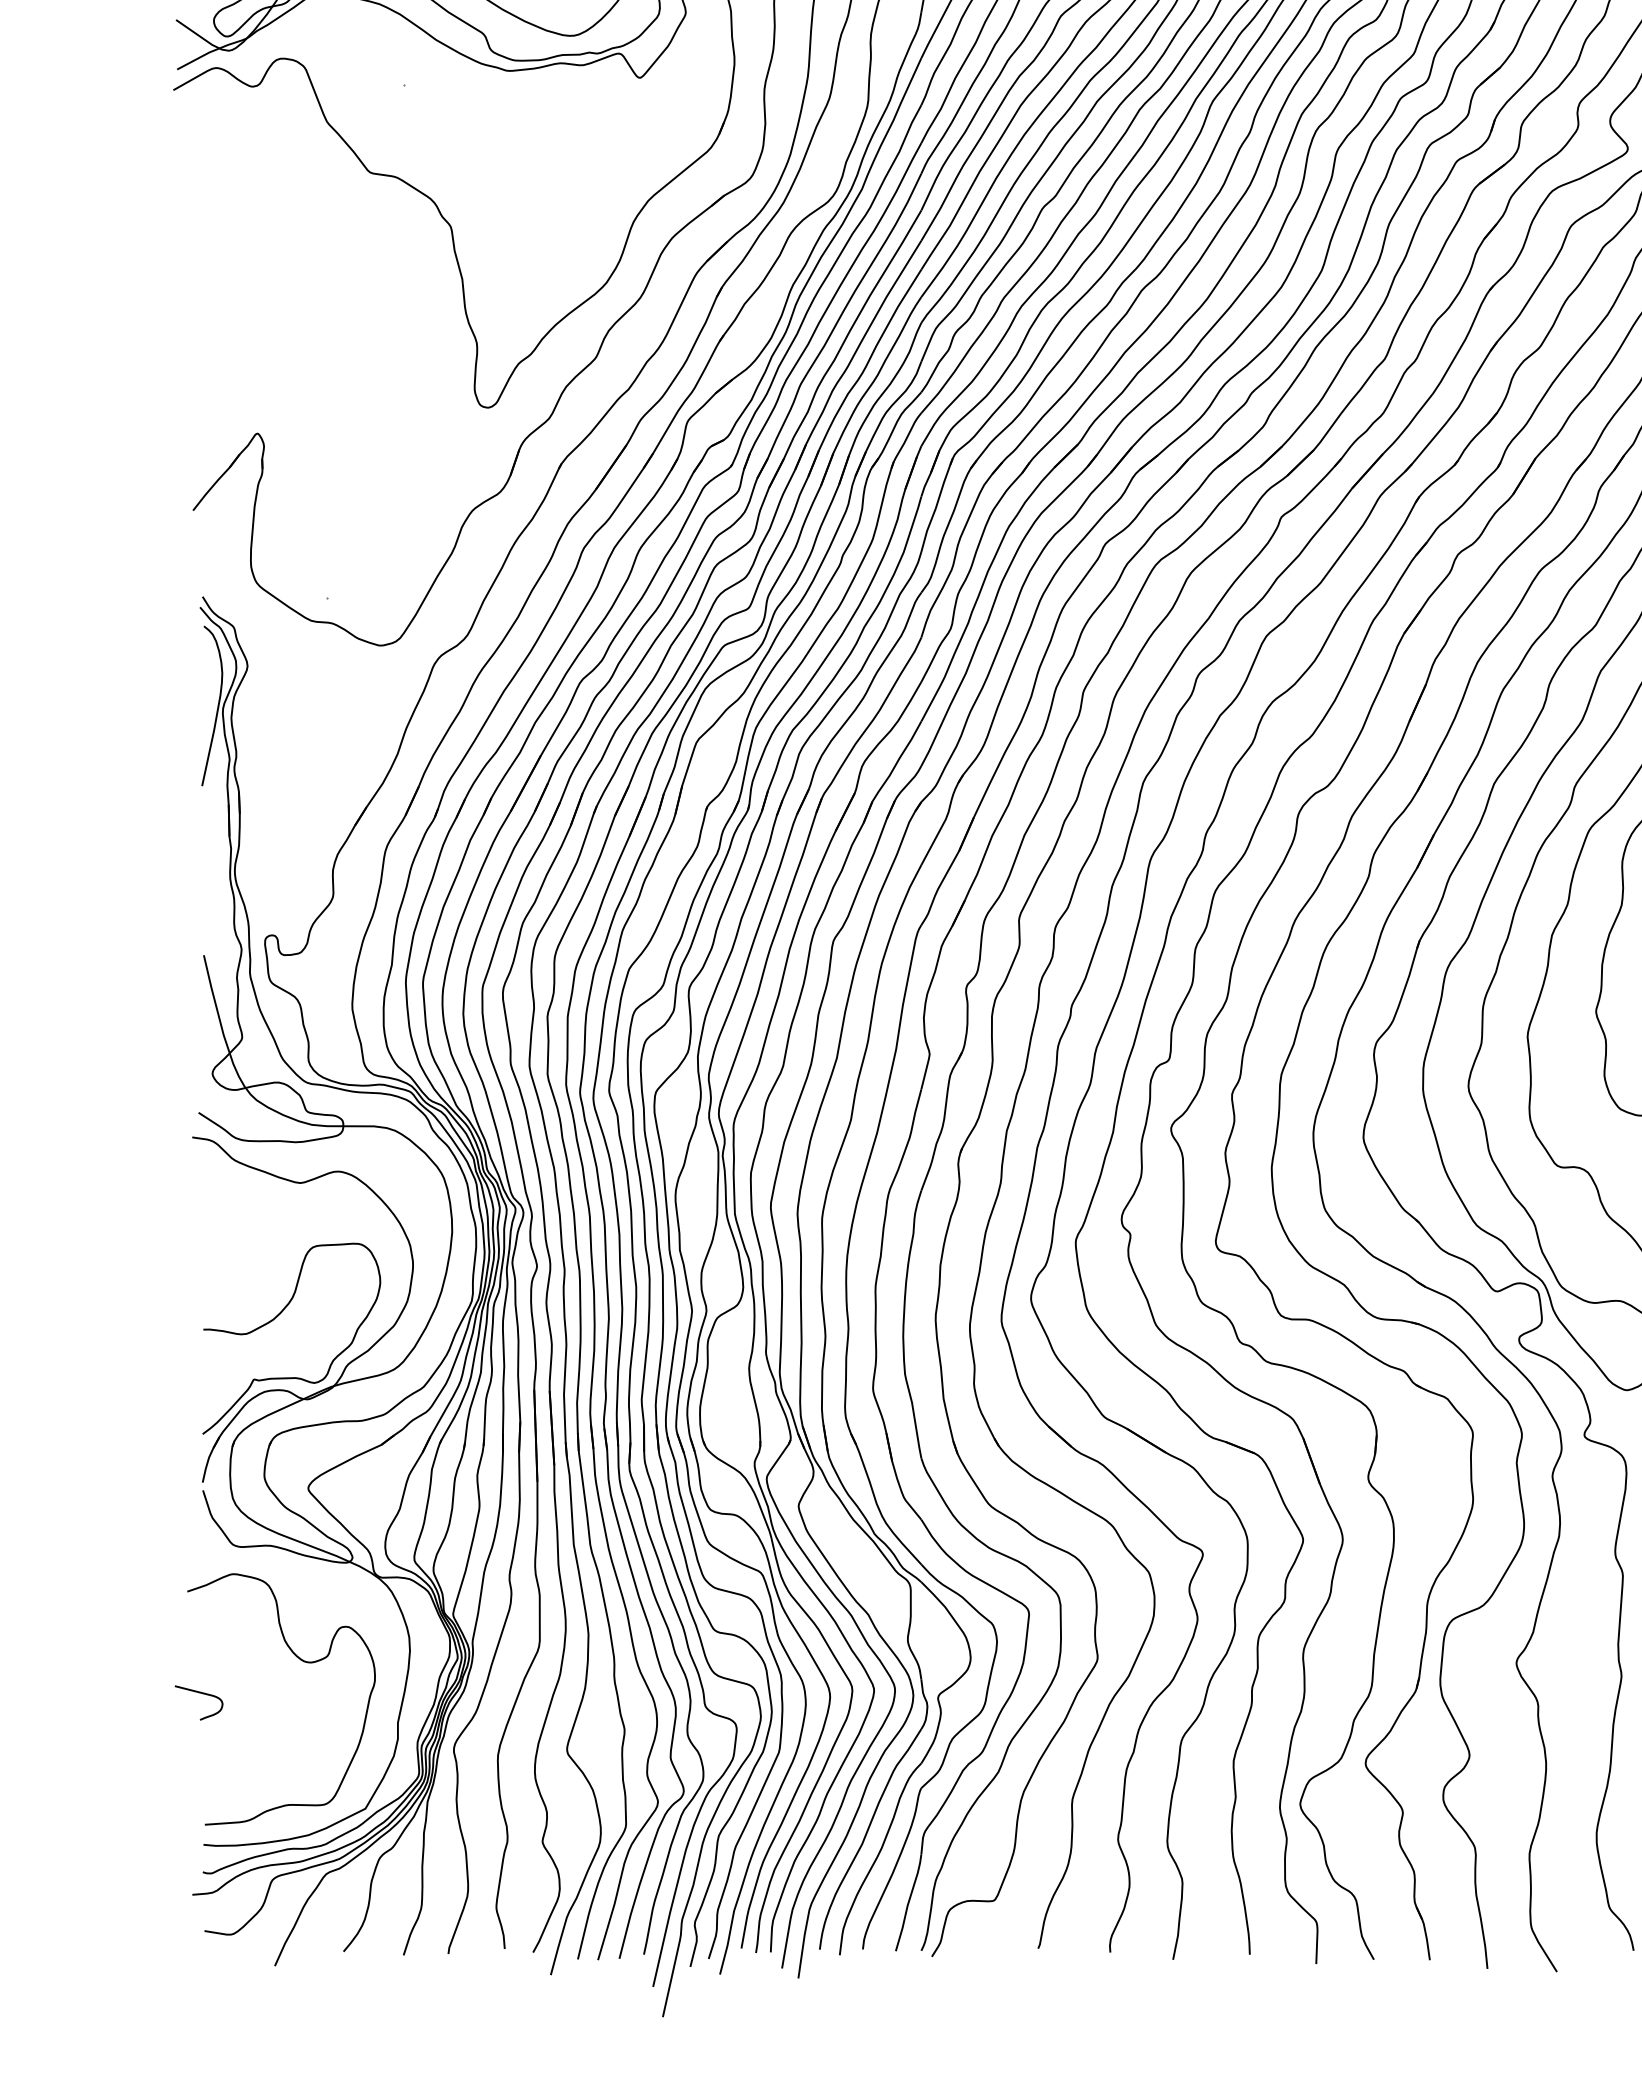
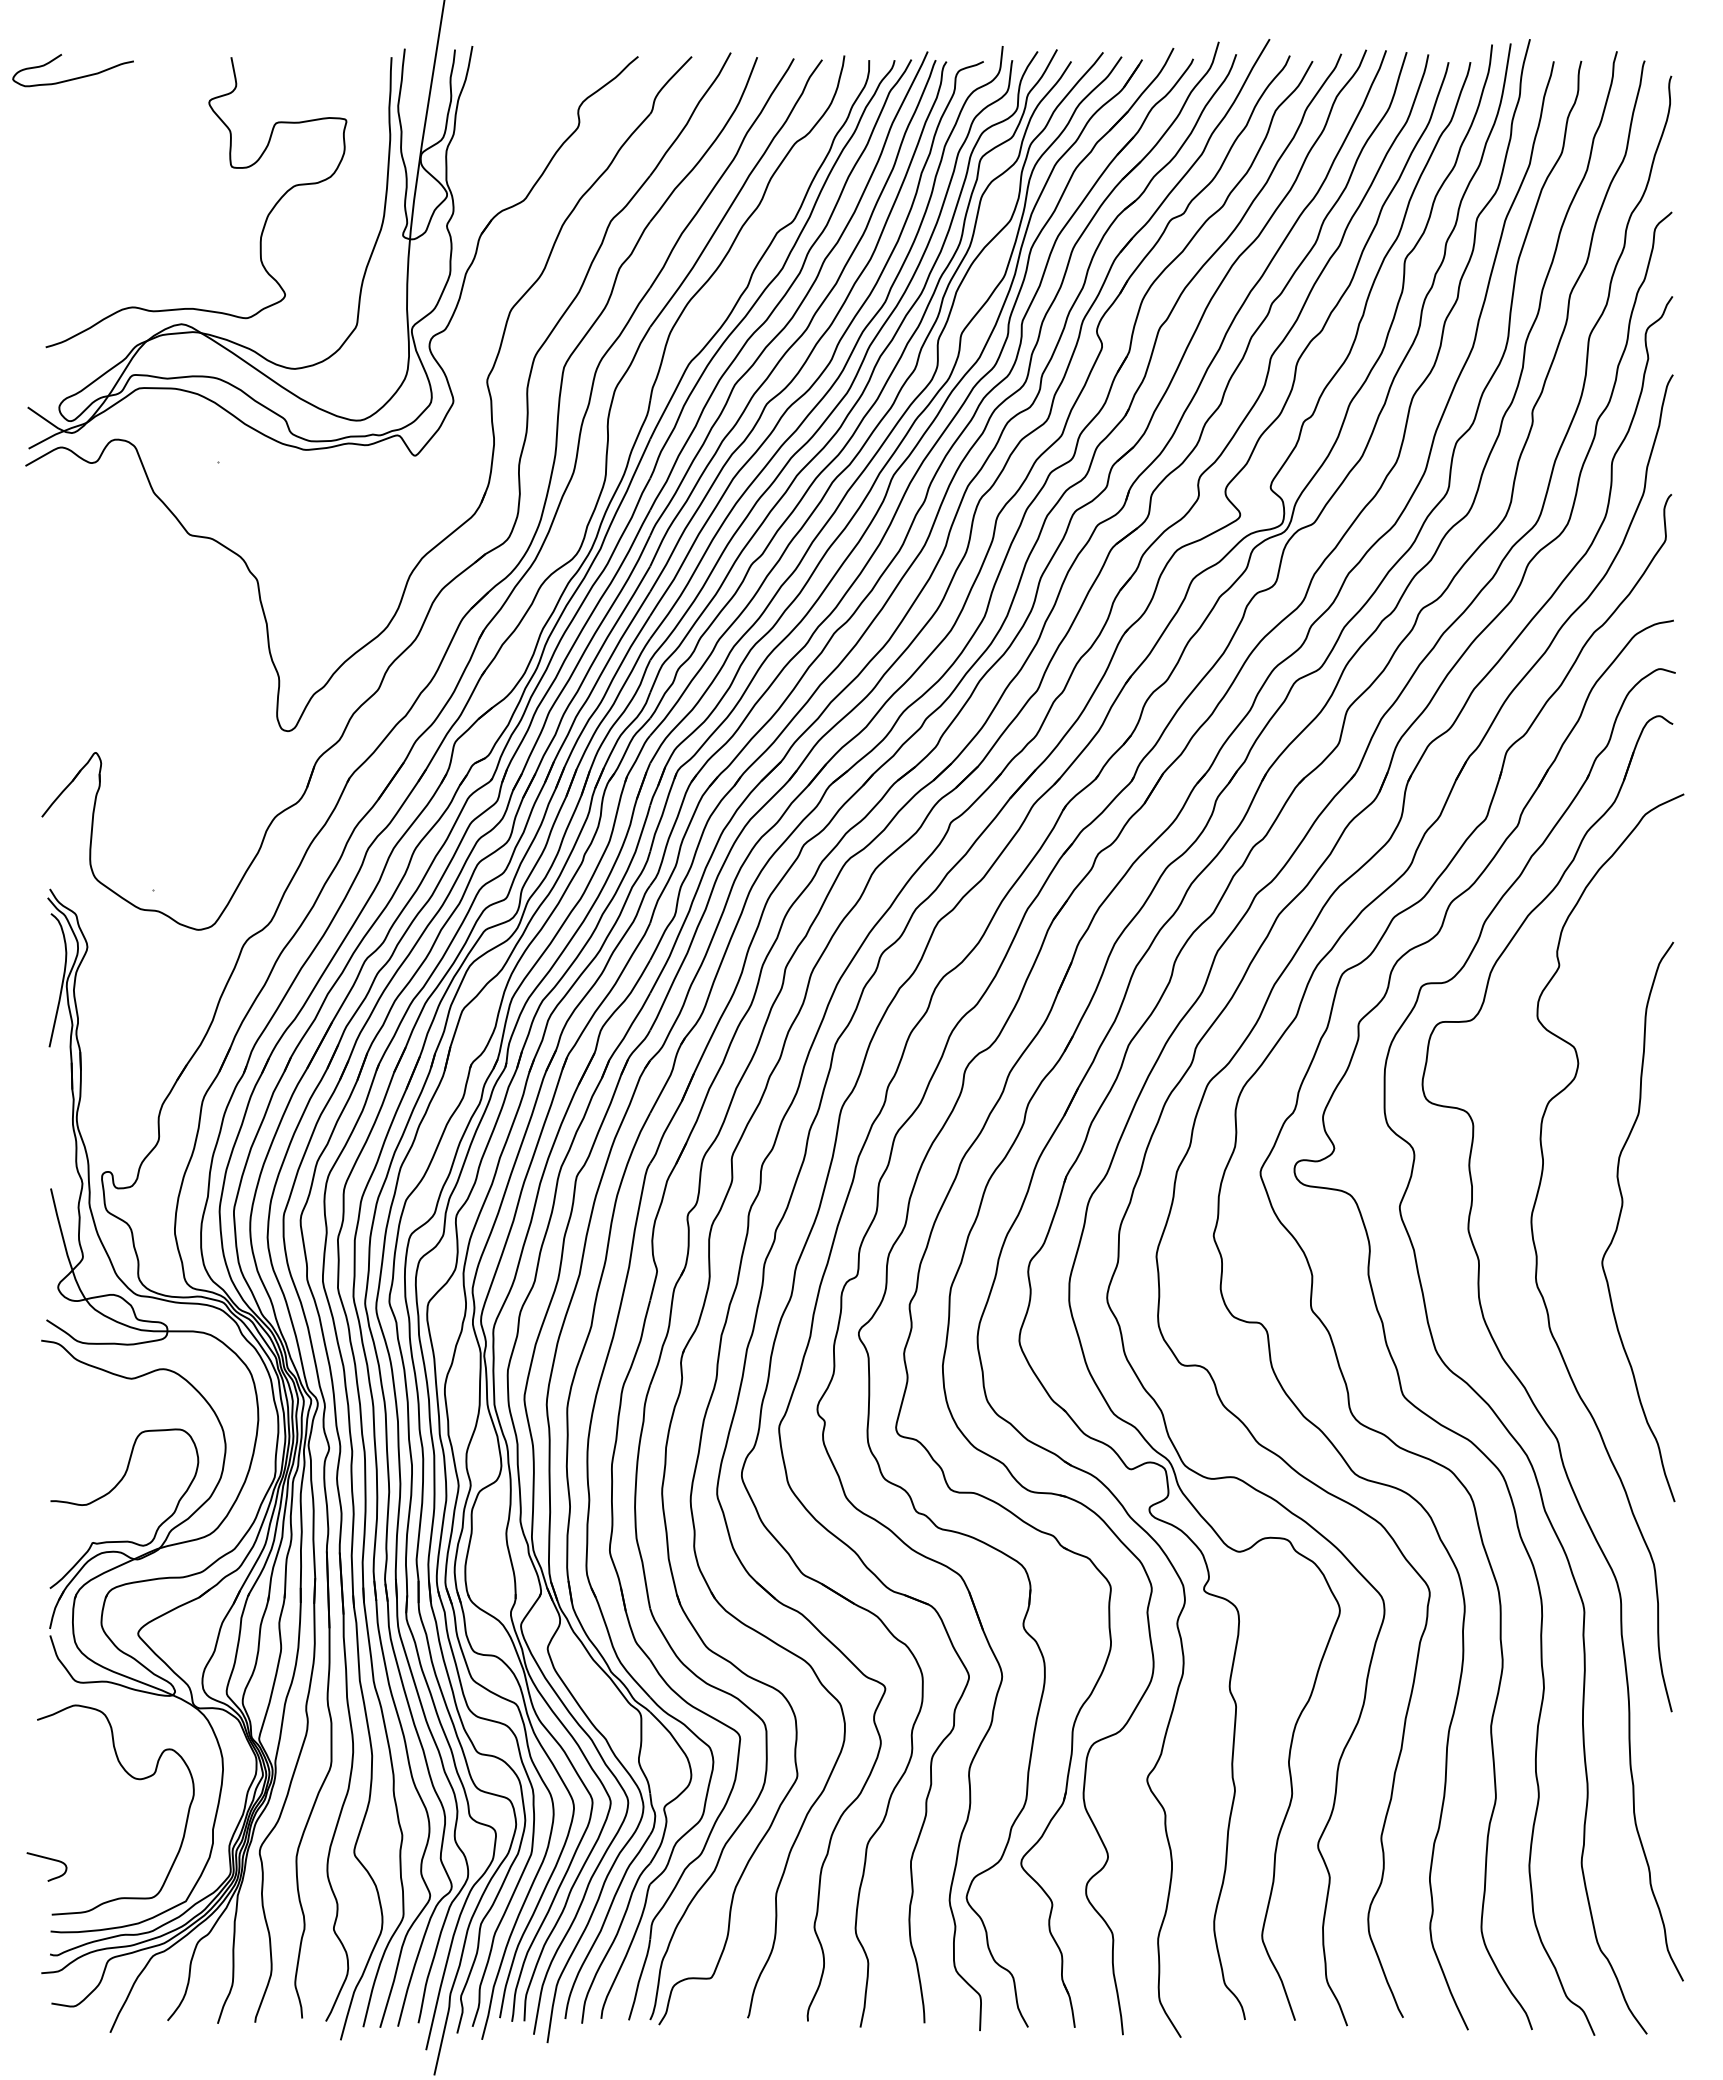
curve: (199, 1693) -> (47, 1859), moved

